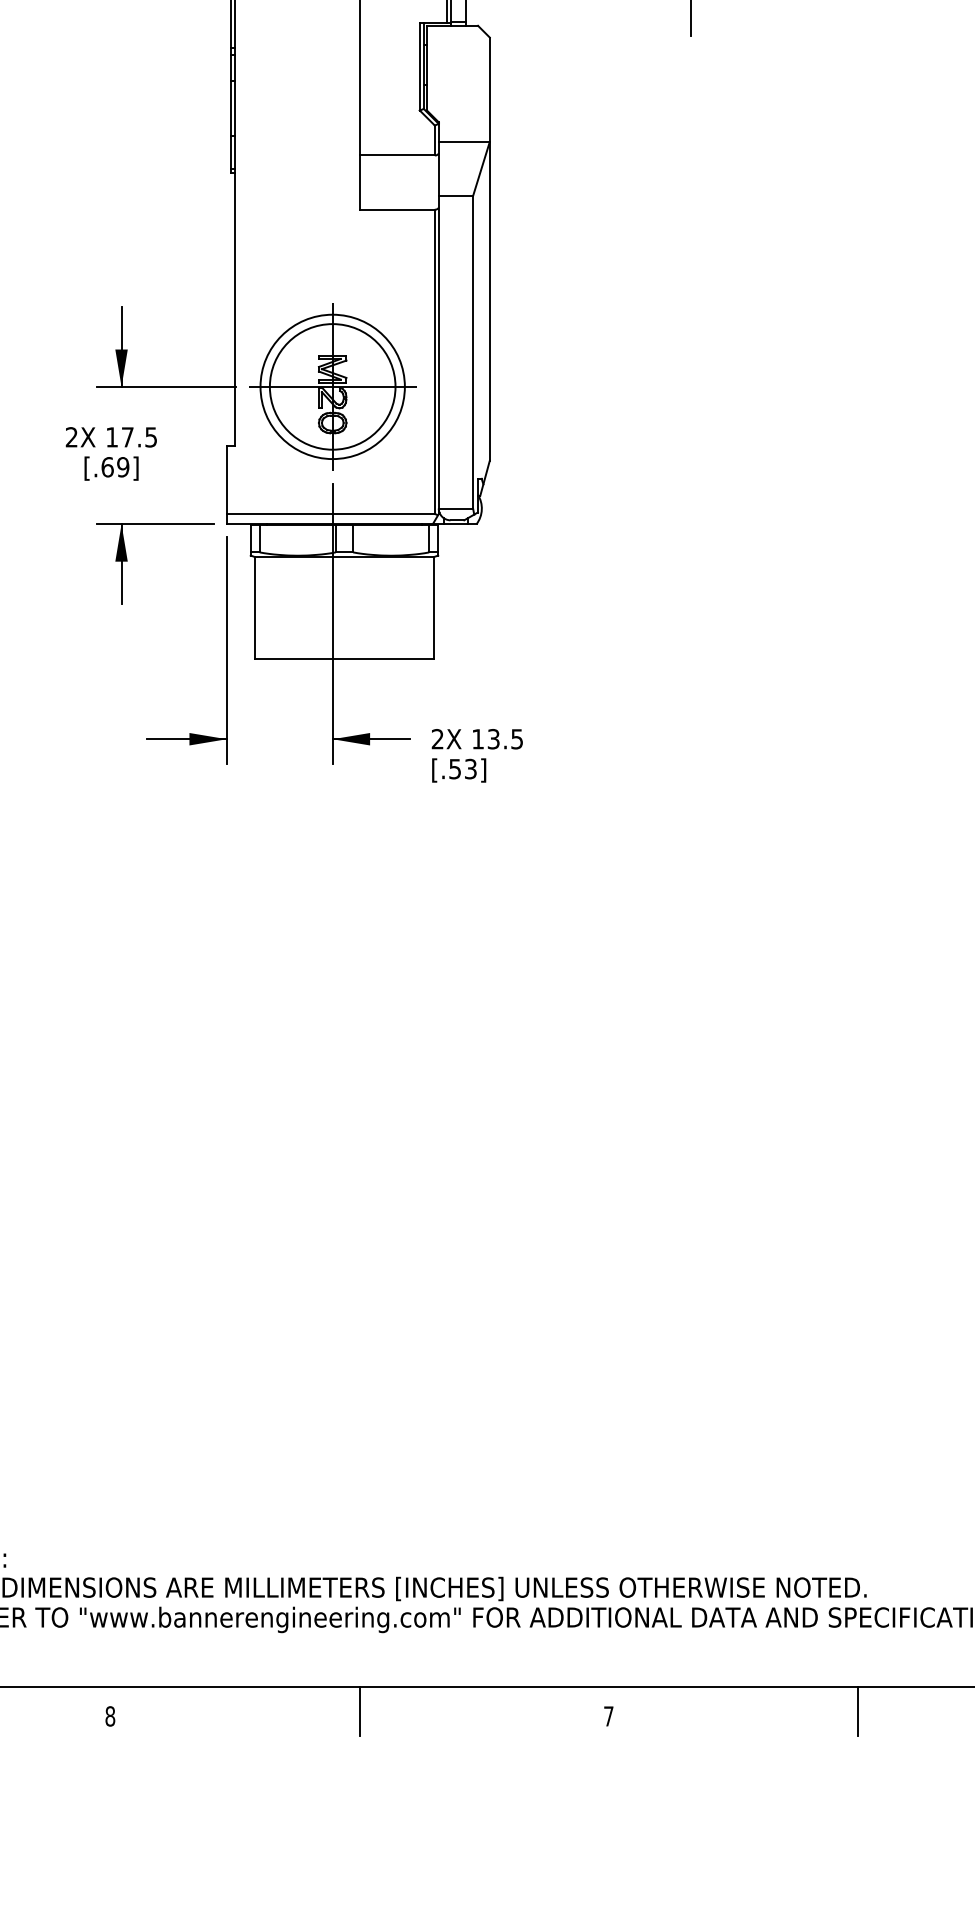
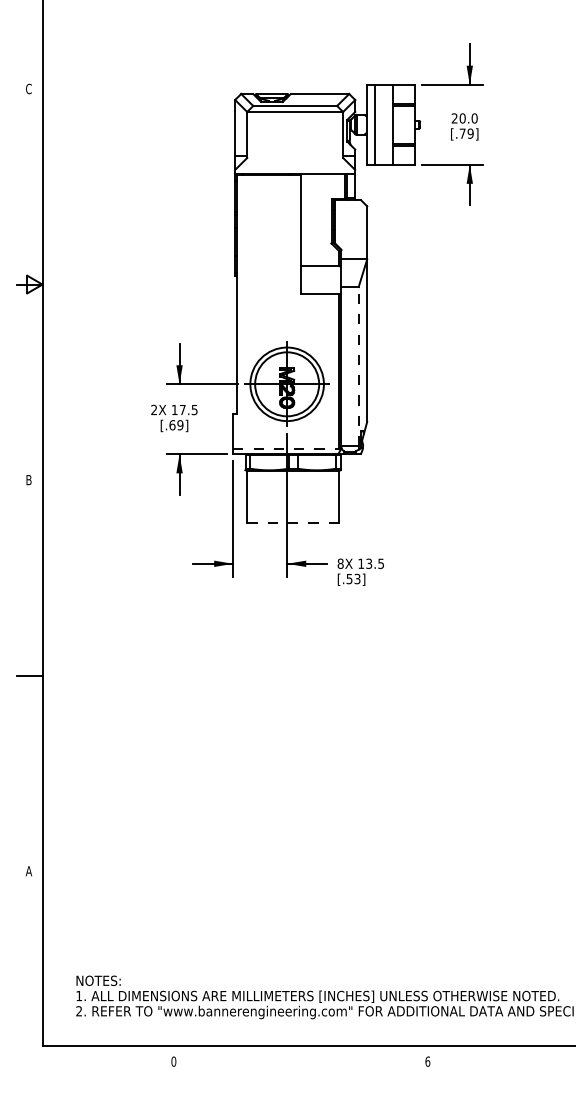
line: (472, 351) -> (358, 366), solid -> dashed
line: (331, 514) -> (286, 449), solid -> dashed
line: (345, 658) -> (293, 522), solid -> dashed
text: (437, 738) -> (340, 563), 2X -> 8X
line: (358, 1710) -> (300, 1058), removed
line: (857, 1710) -> (554, 1058), removed
text: (109, 1716) -> (173, 1061), 8 -> 0
text: (608, 1716) -> (427, 1061), 7 -> 6

